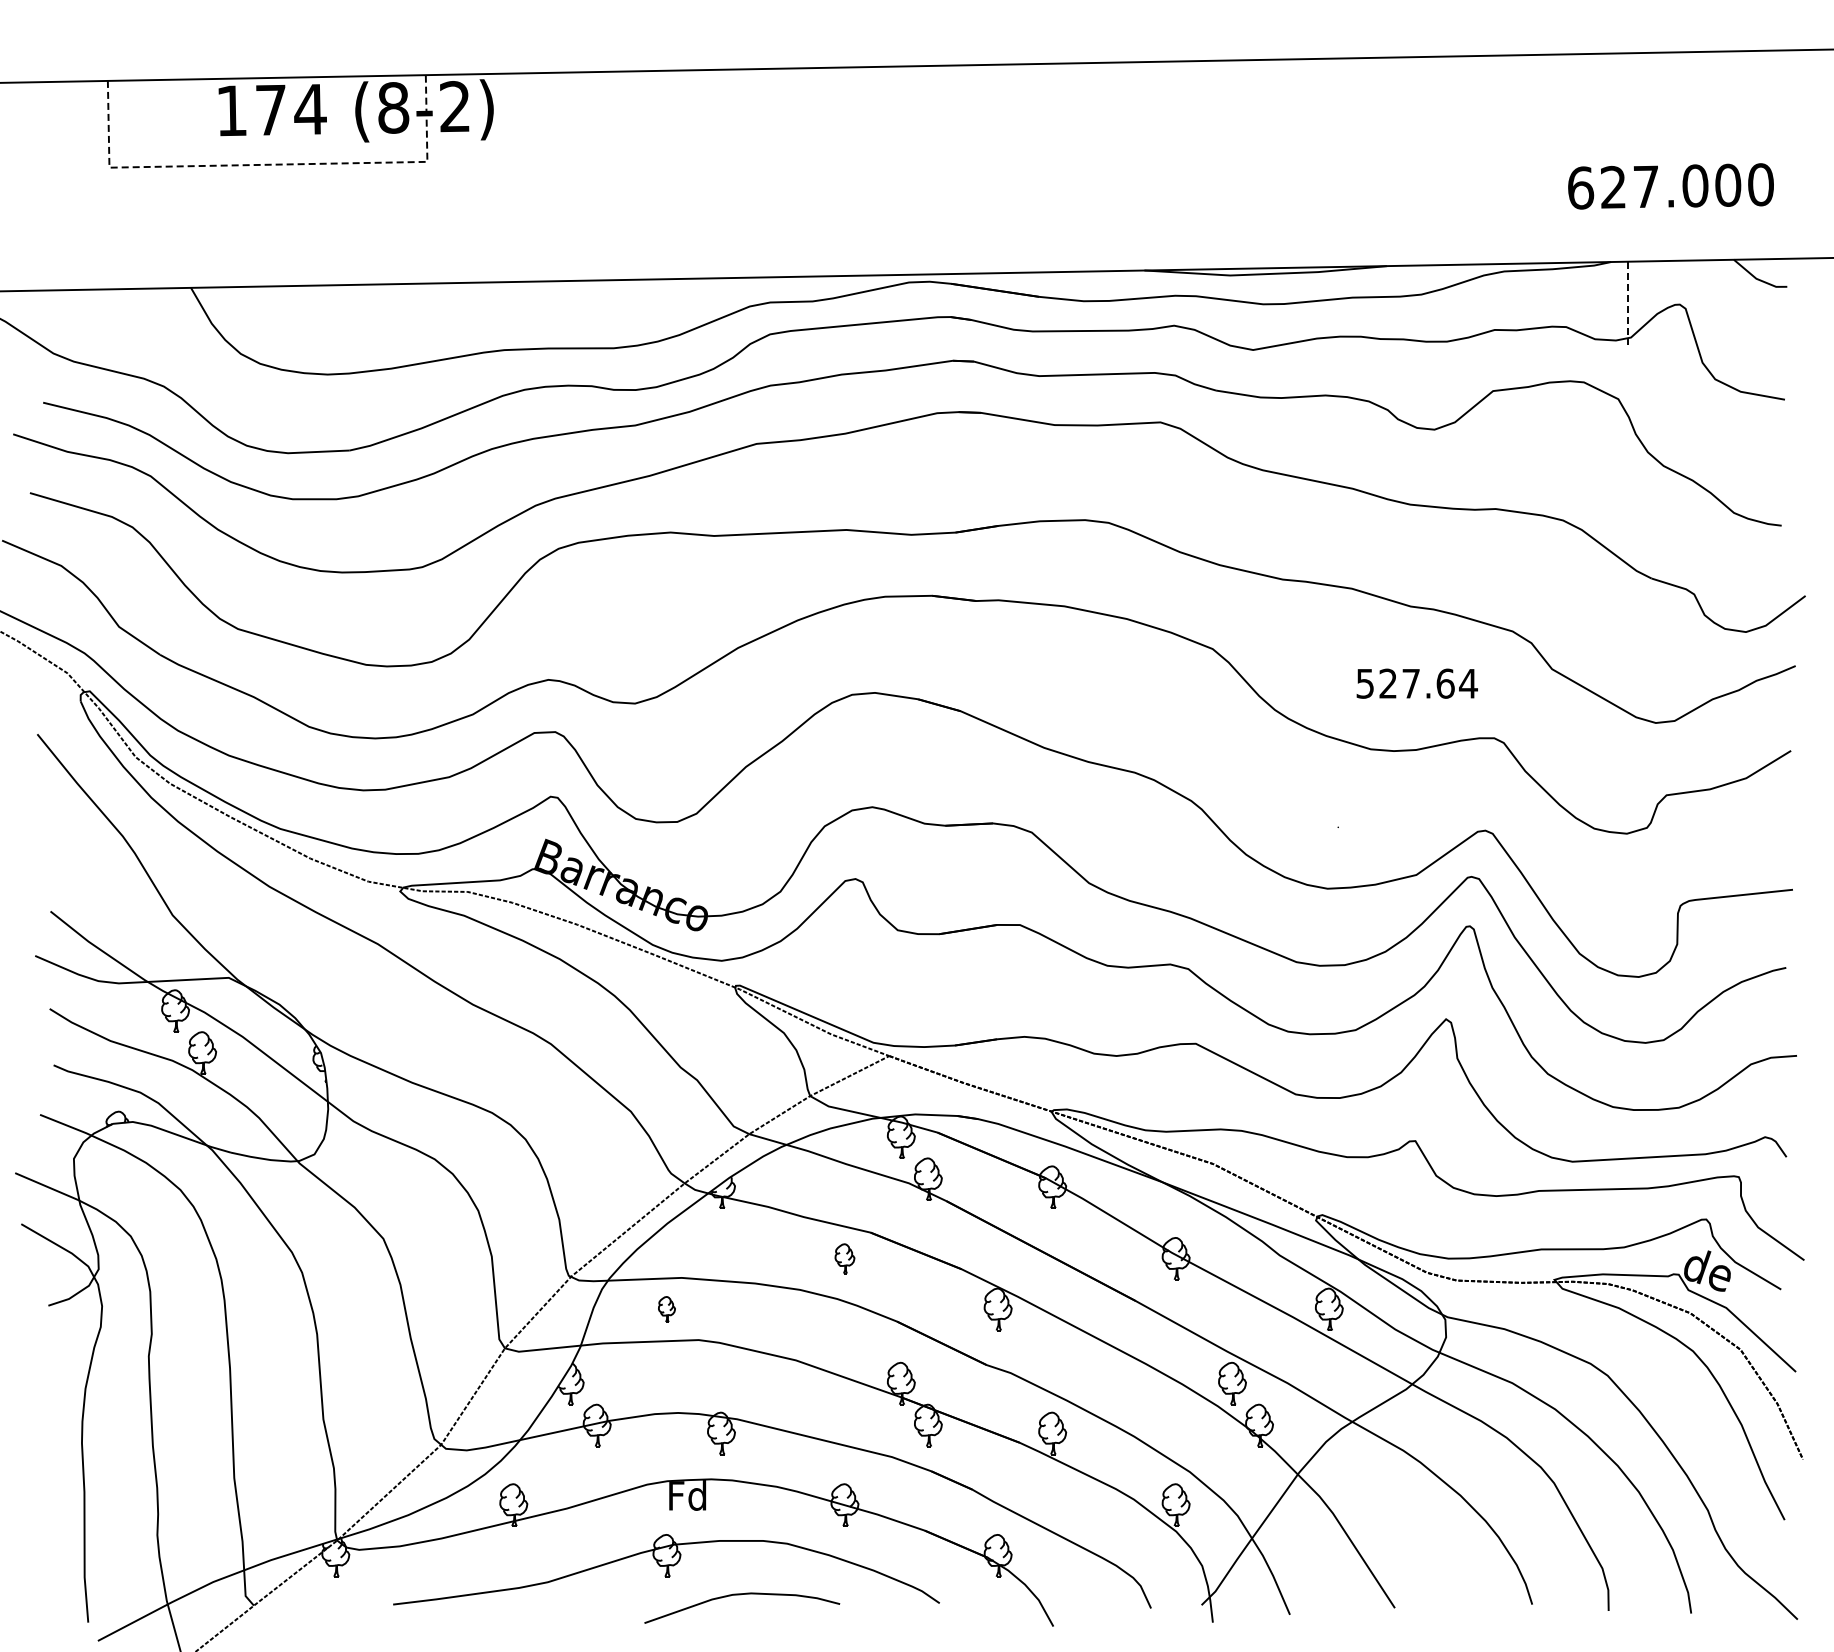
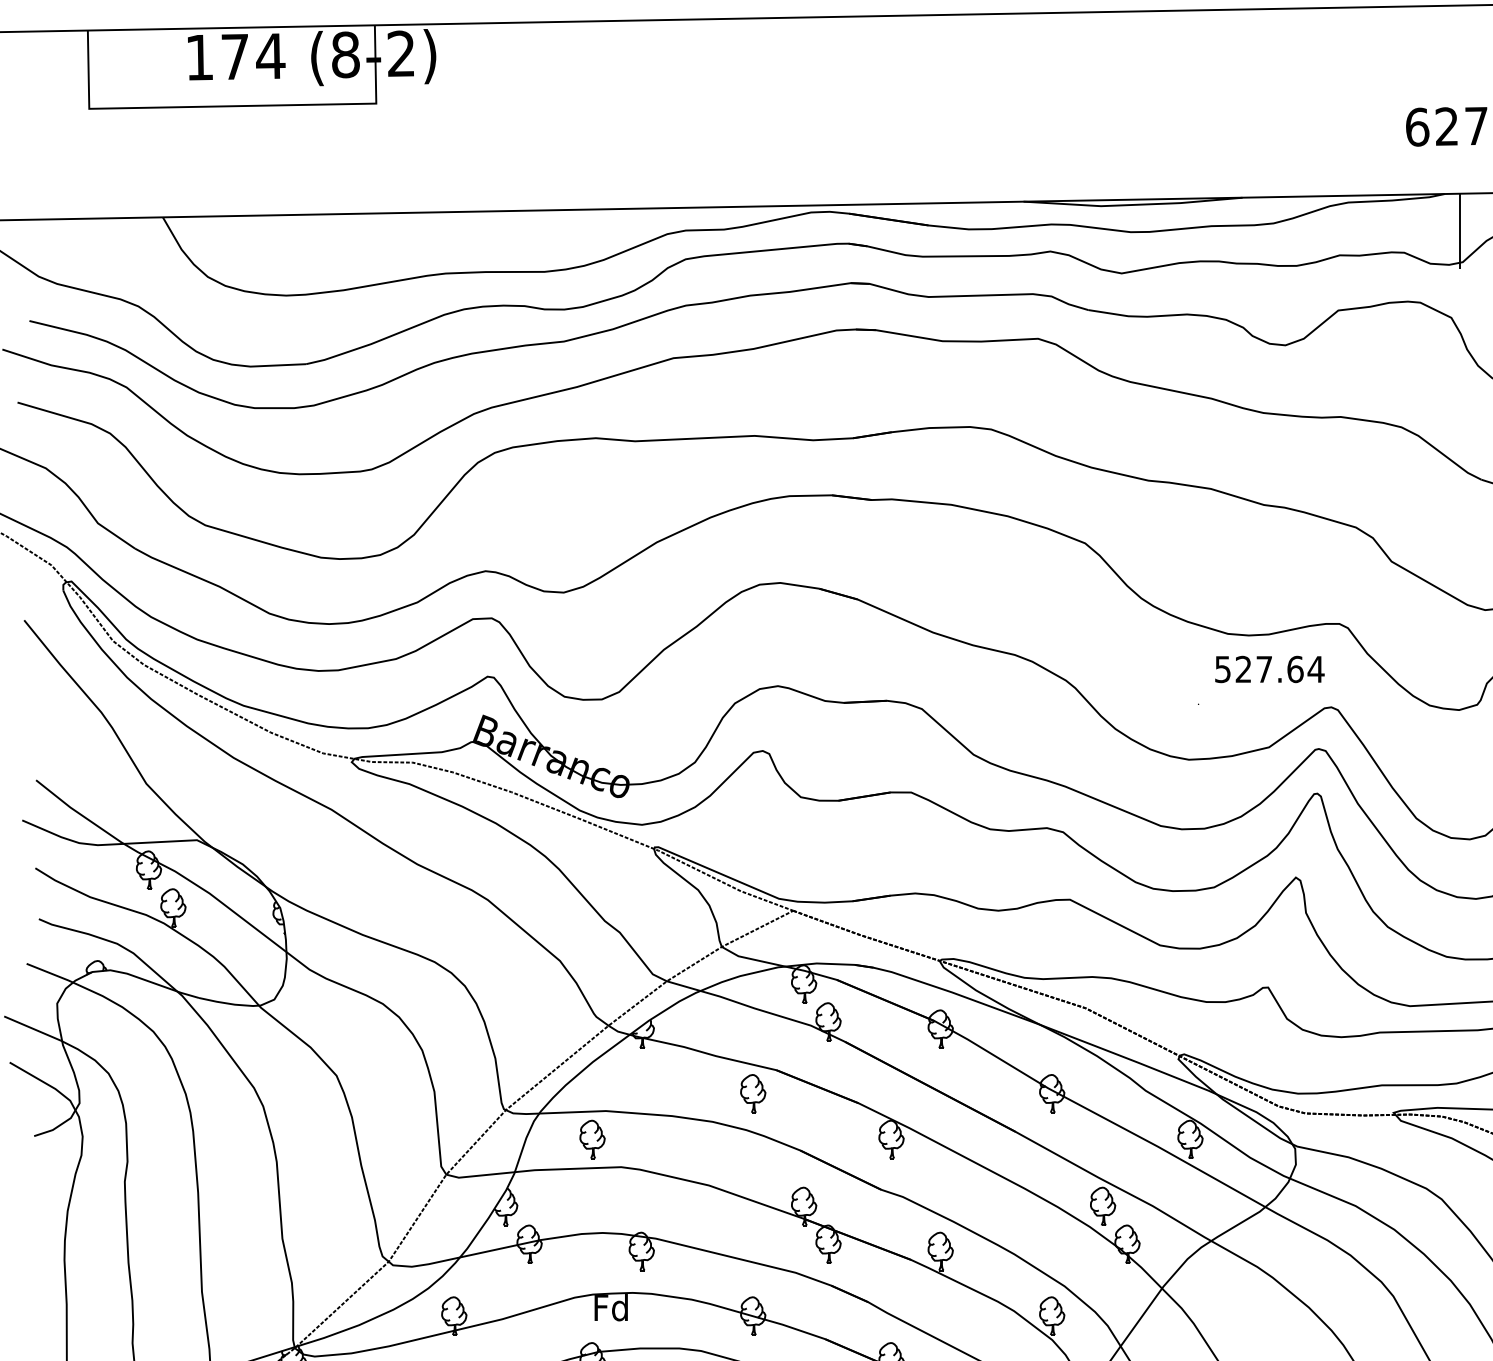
line: (268, 164) -> (232, 105), dashed -> solid
line: (1627, 303) -> (1459, 231), dashed -> solid
text: (1416, 683) -> (1269, 669), moved
part: (844, 1258) -> (752, 1093), size x1.43
part: (666, 1309) -> (592, 1139), size x1.67

